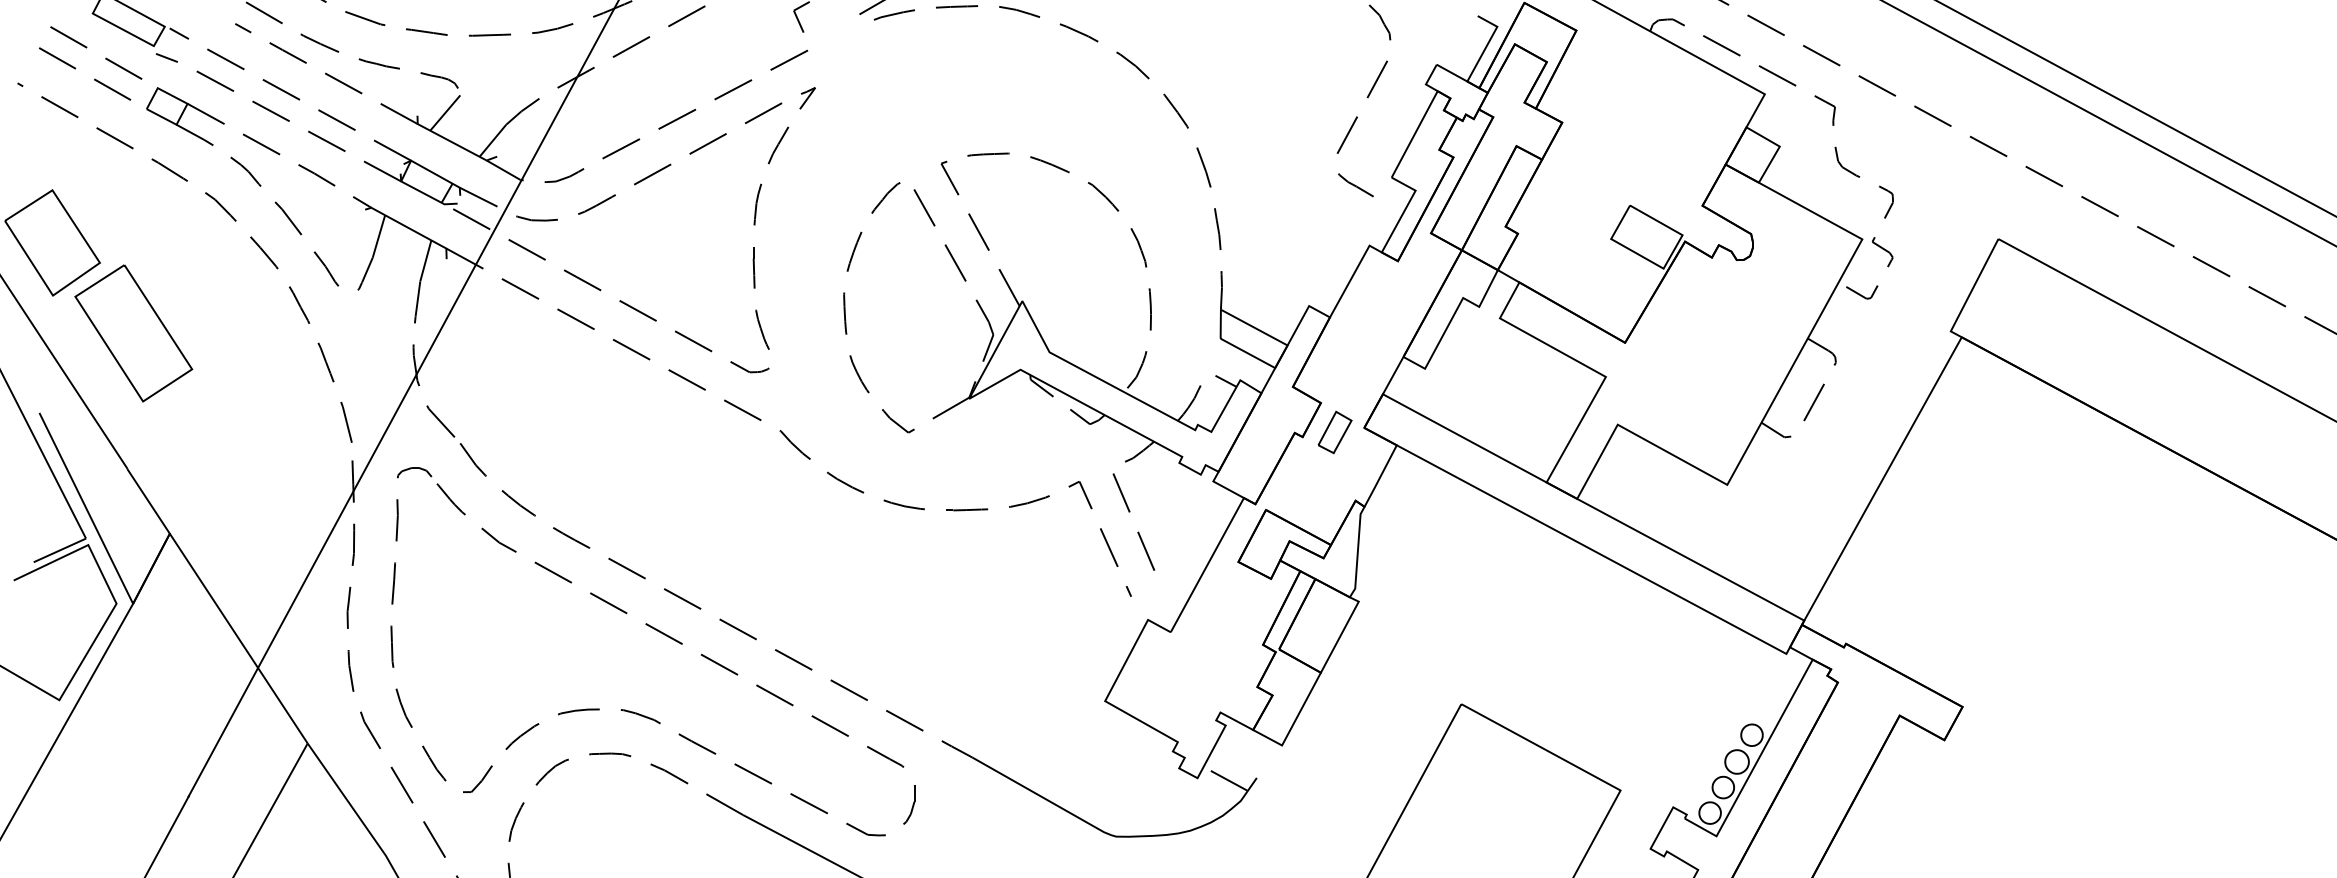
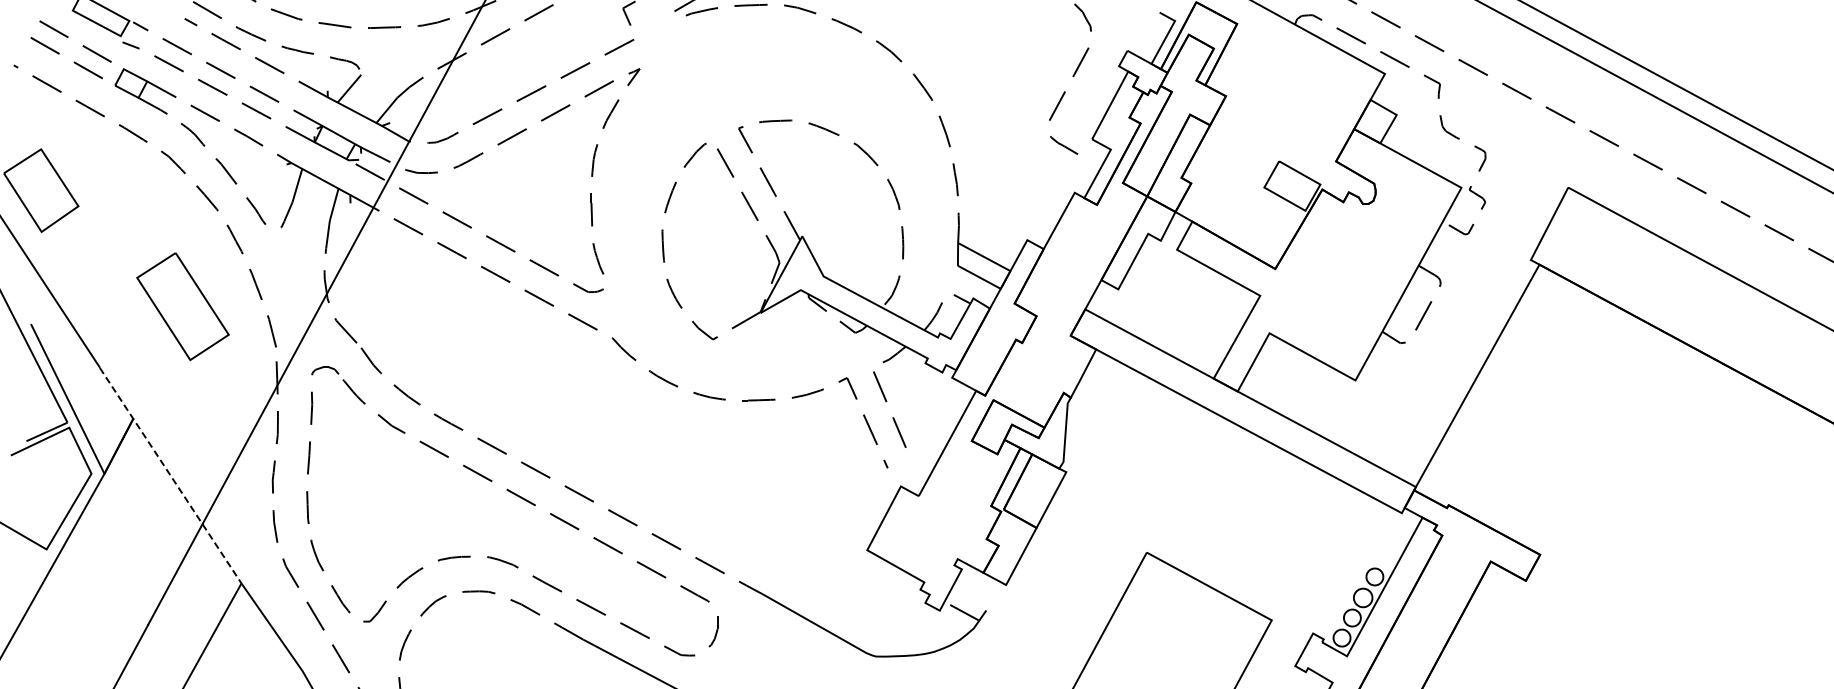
part: (133, 333) -> (182, 306), moved
part: (1334, 432) -> (1047, 339), removed
line: (217, 605) -> (170, 475), solid -> dashed

